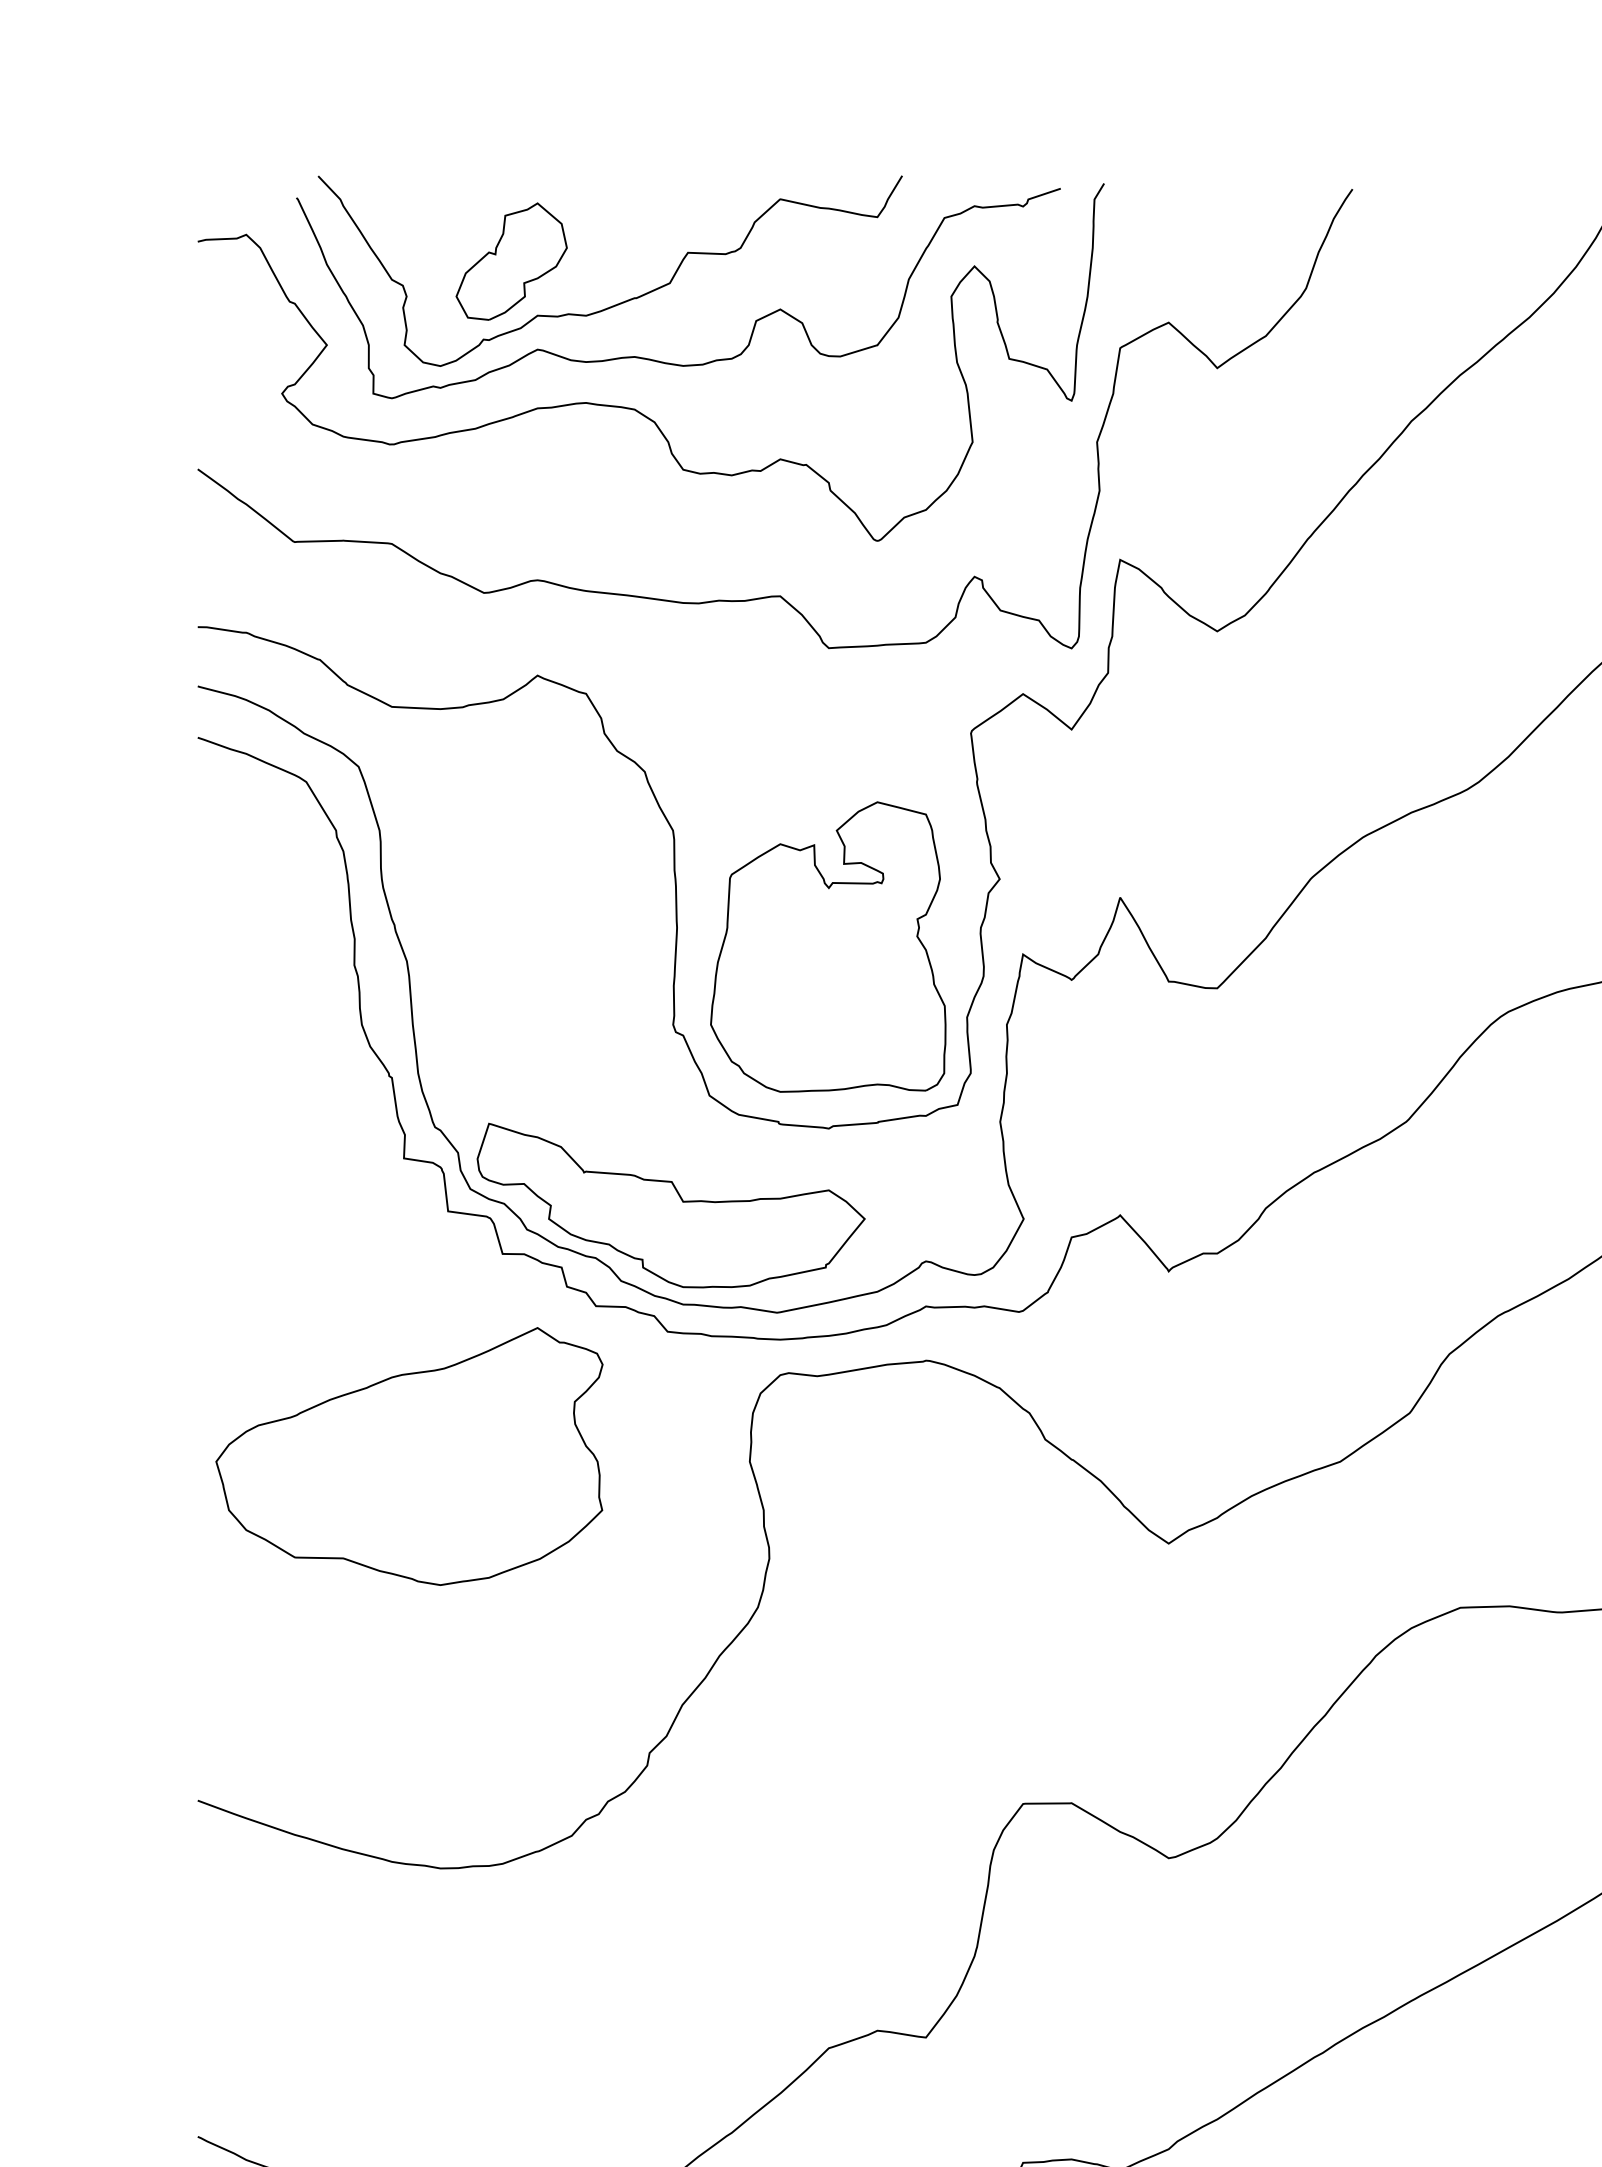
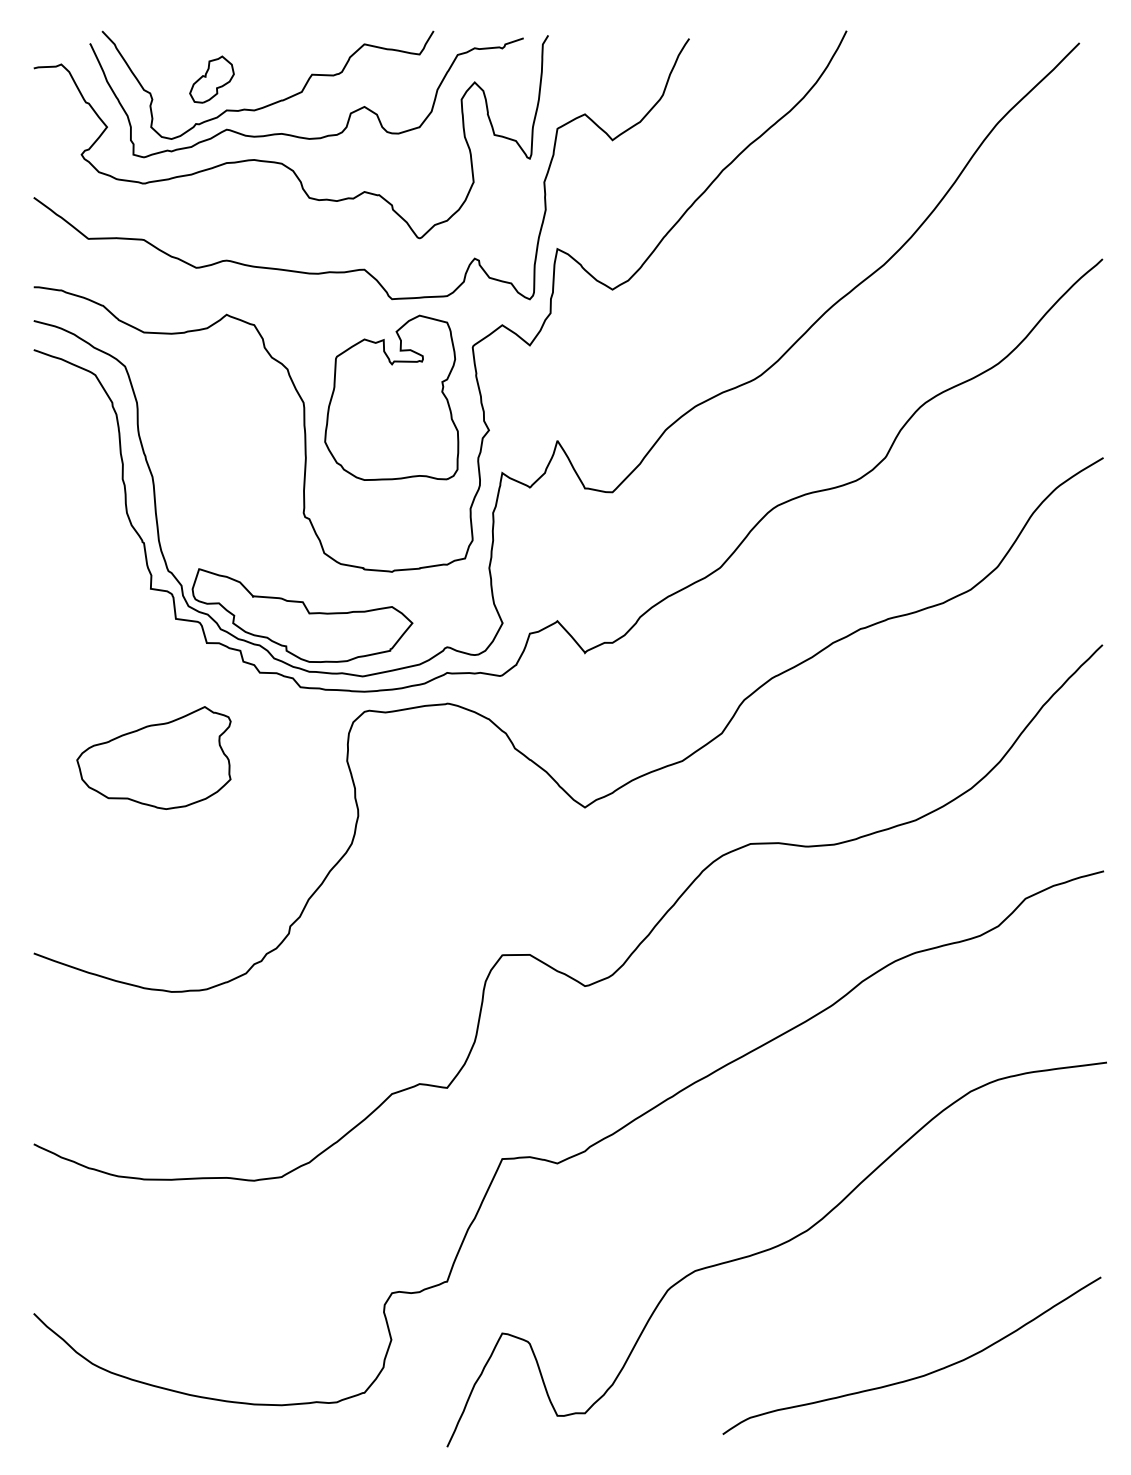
part: (510, 261) -> (211, 79), size x0.7
part: (827, 946) -> (391, 397), moved
part: (408, 1455) -> (153, 757), size x0.7

